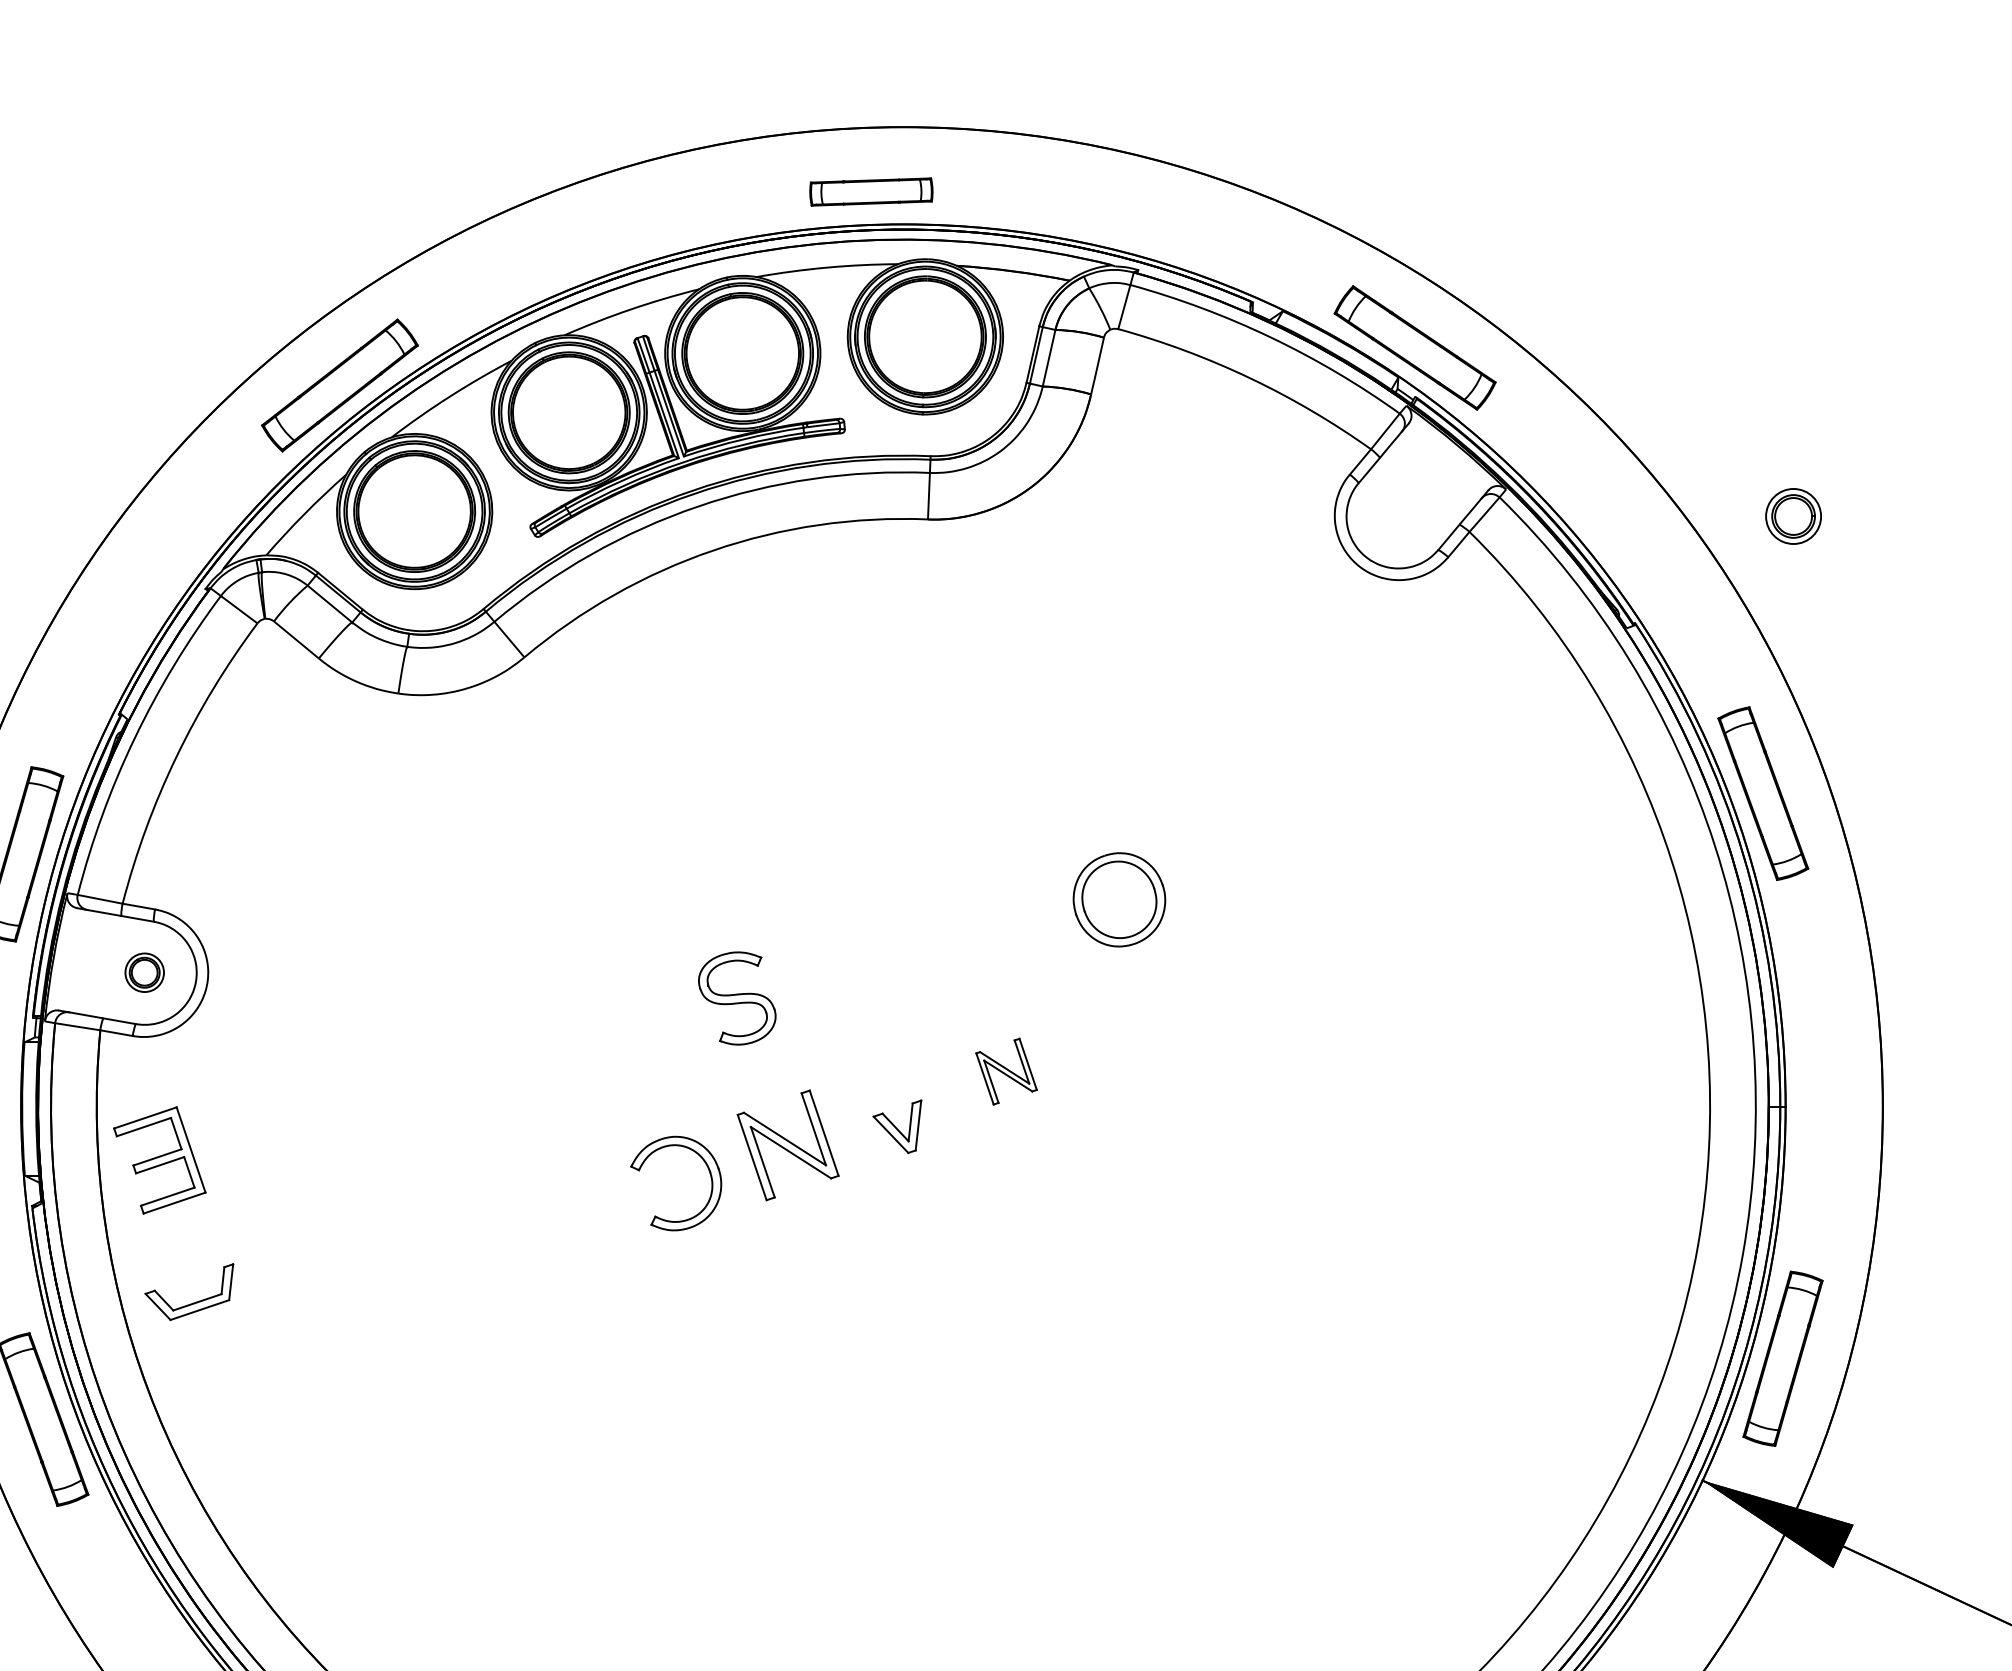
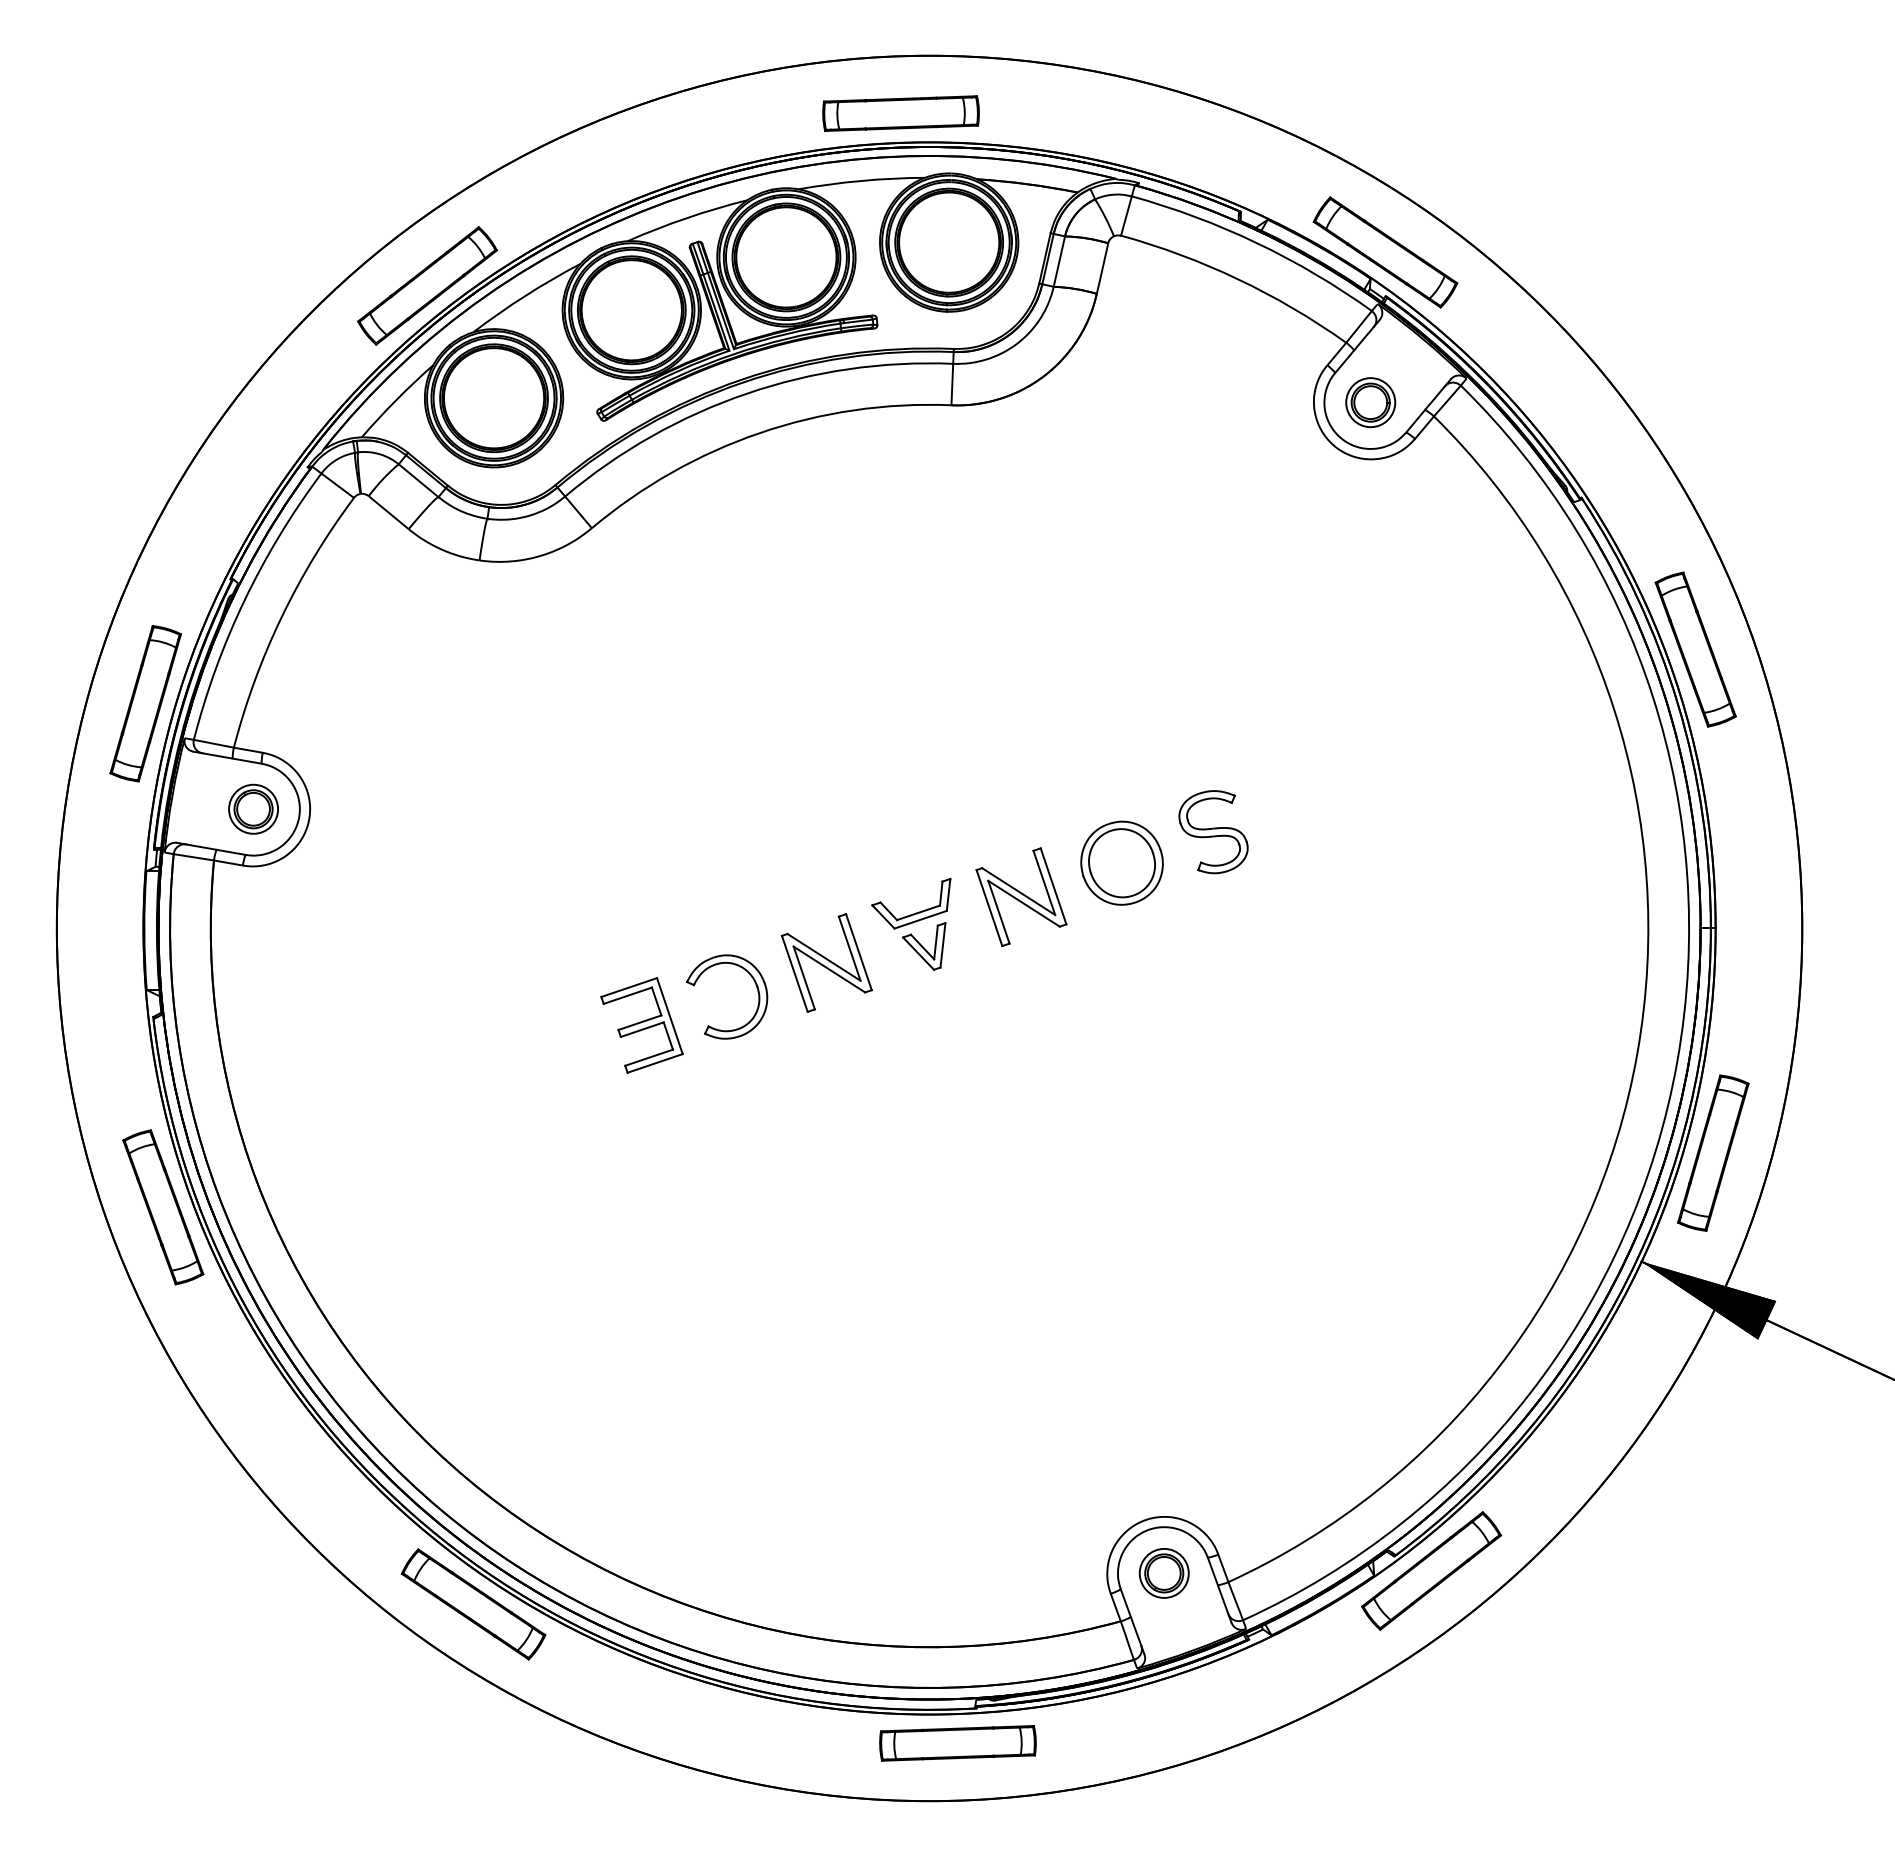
part: (870, 191) -> (900, 113), size x1.43
part: (1793, 516) -> (1370, 402), moved
part: (1118, 899) -> (1121, 862), moved
part: (144, 971) -> (253, 808), size x1.43
part: (737, 998) -> (1213, 832), moved
part: (1006, 1071) -> (1021, 897), size x1.67
part: (159, 1160) -> (641, 1025), moved
part: (194, 1301) -> (915, 912), moved

